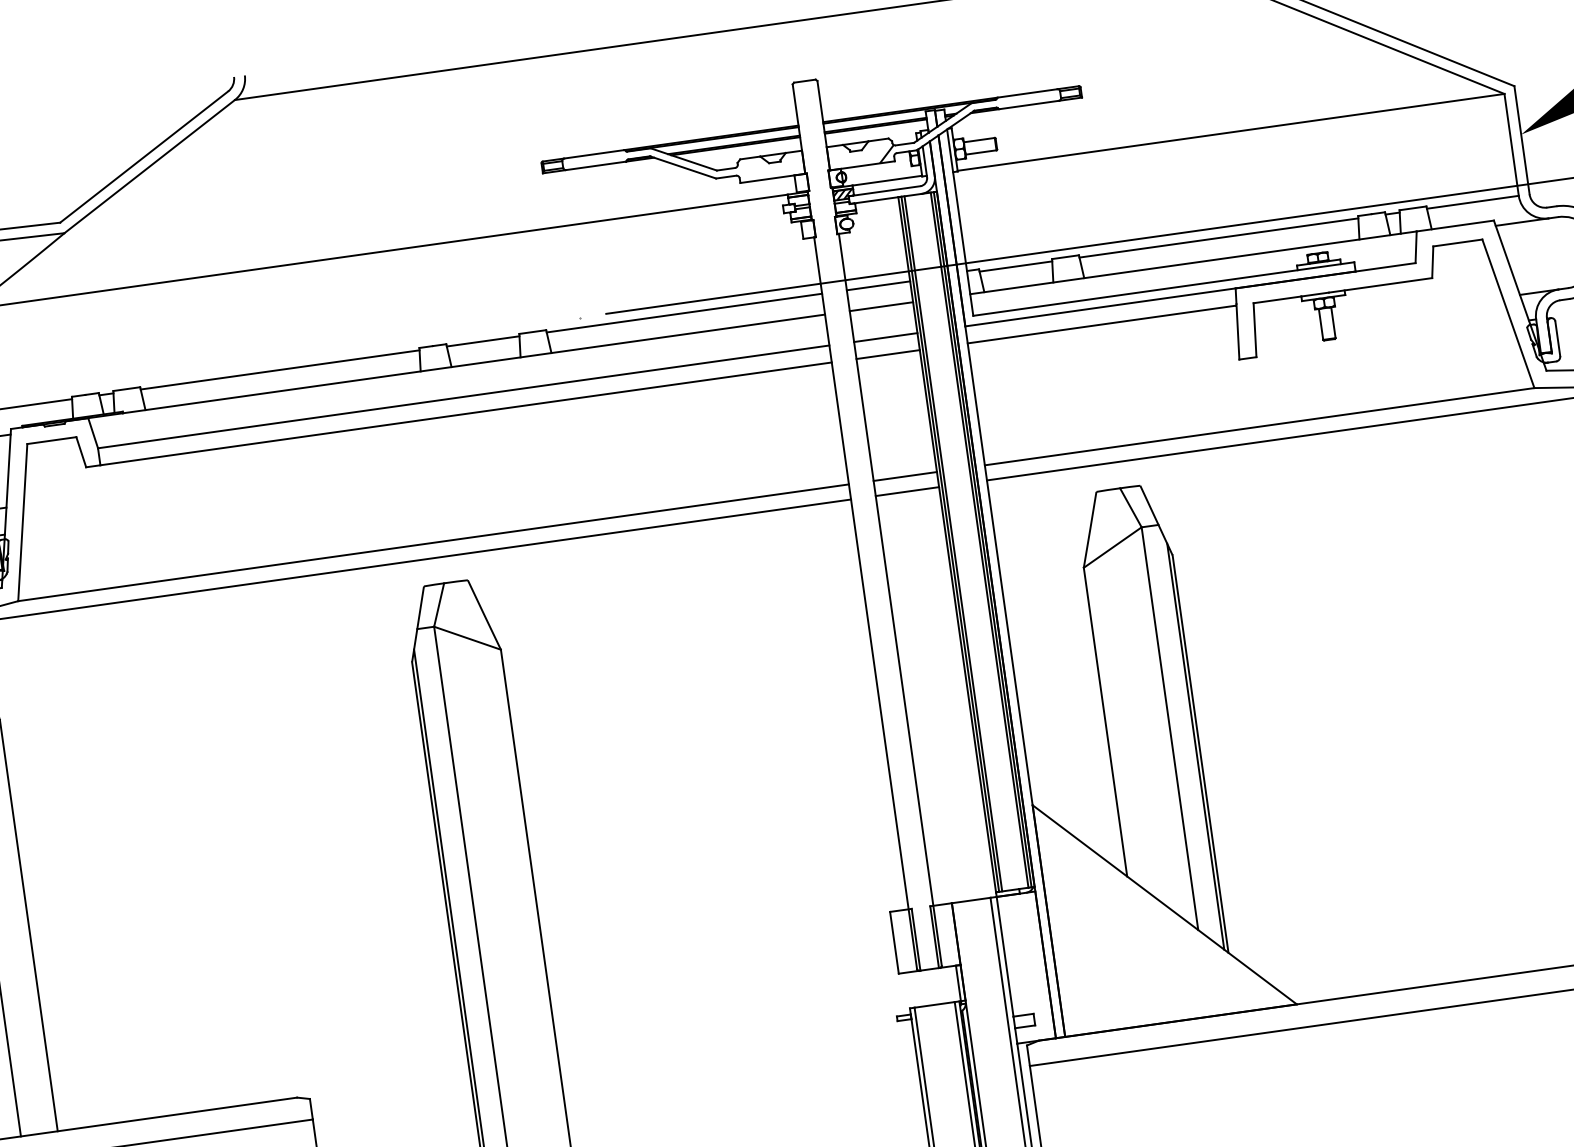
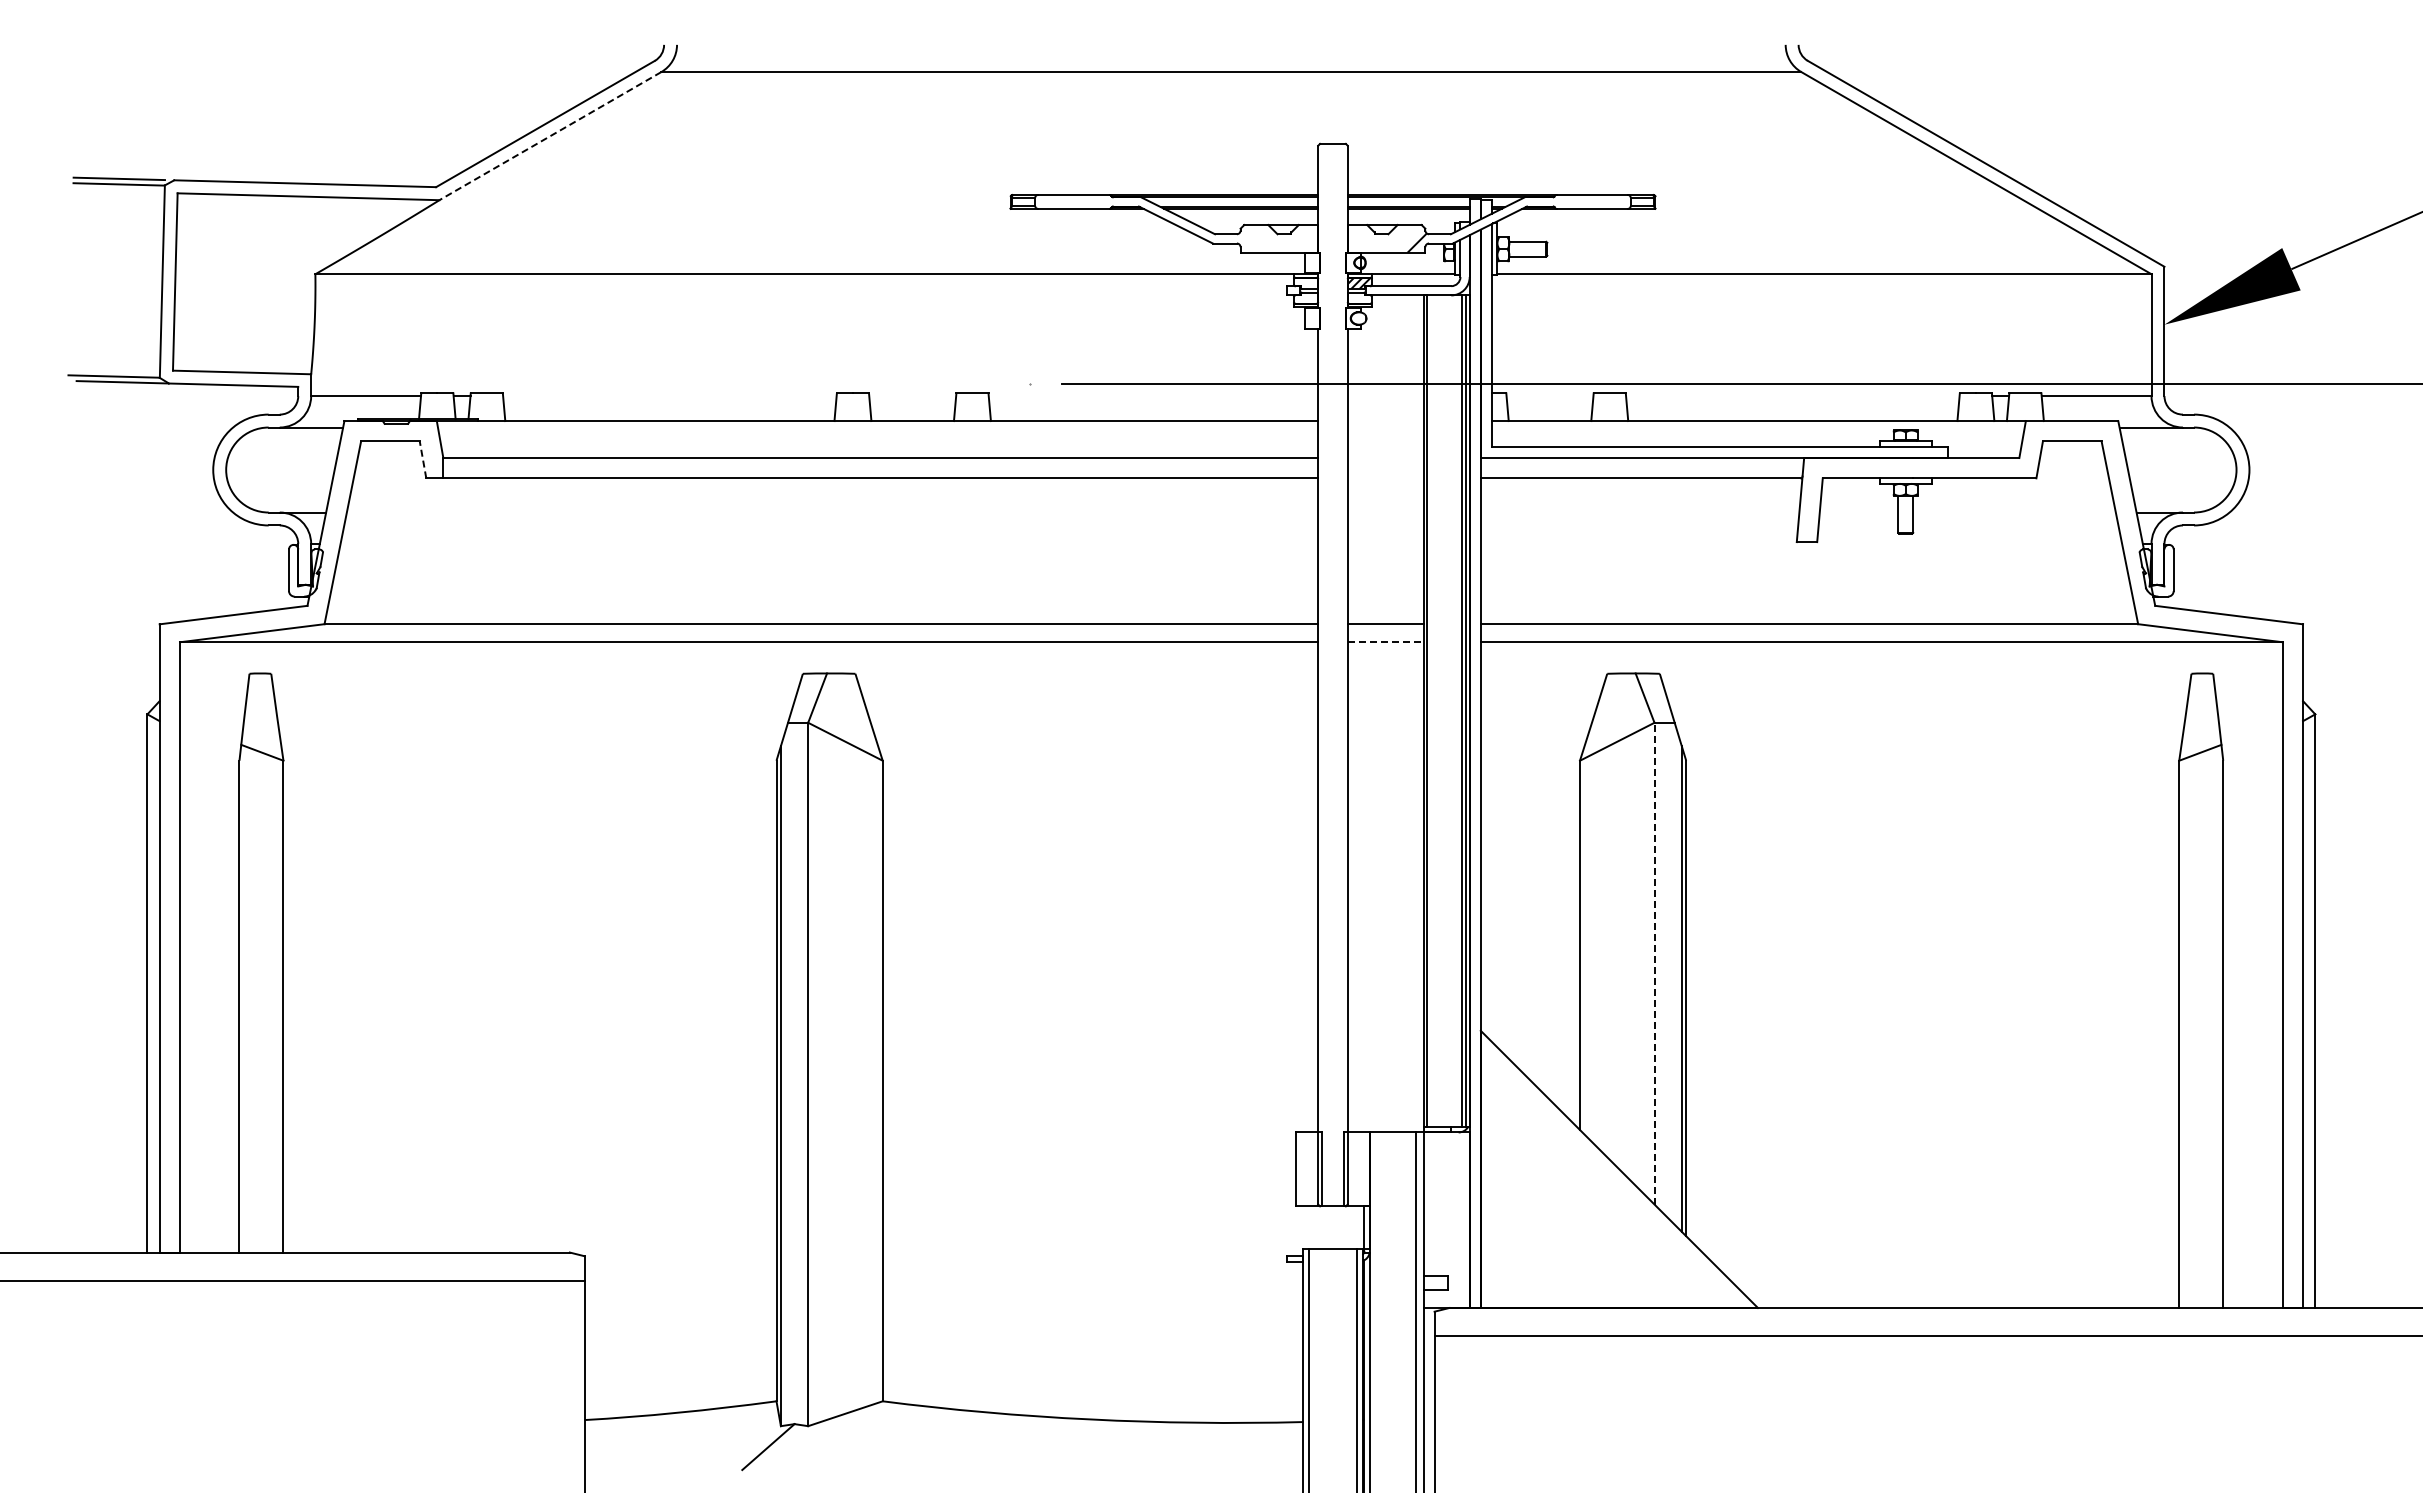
line: (149, 167) -> (549, 136), solid -> dashed
line: (1218, 238) -> (1792, 396), removed
line: (1015, 266) -> (1549, 396), removed
line: (878, 286) -> (1385, 396), removed
line: (881, 307) -> (1385, 421), removed
line: (684, 313) -> (1153, 396), removed
line: (885, 337) -> (1385, 458), removed
line: (483, 341) -> (912, 396), removed
line: (888, 354) -> (1385, 478), removed
line: (279, 370) -> (669, 396), removed
line: (81, 451) -> (423, 459), solid -> dashed
line: (907, 491) -> (1385, 642), solid -> dashed
line: (952, 543) -> (1430, 710), removed
line: (1169, 728) -> (1654, 963), solid -> dashed

